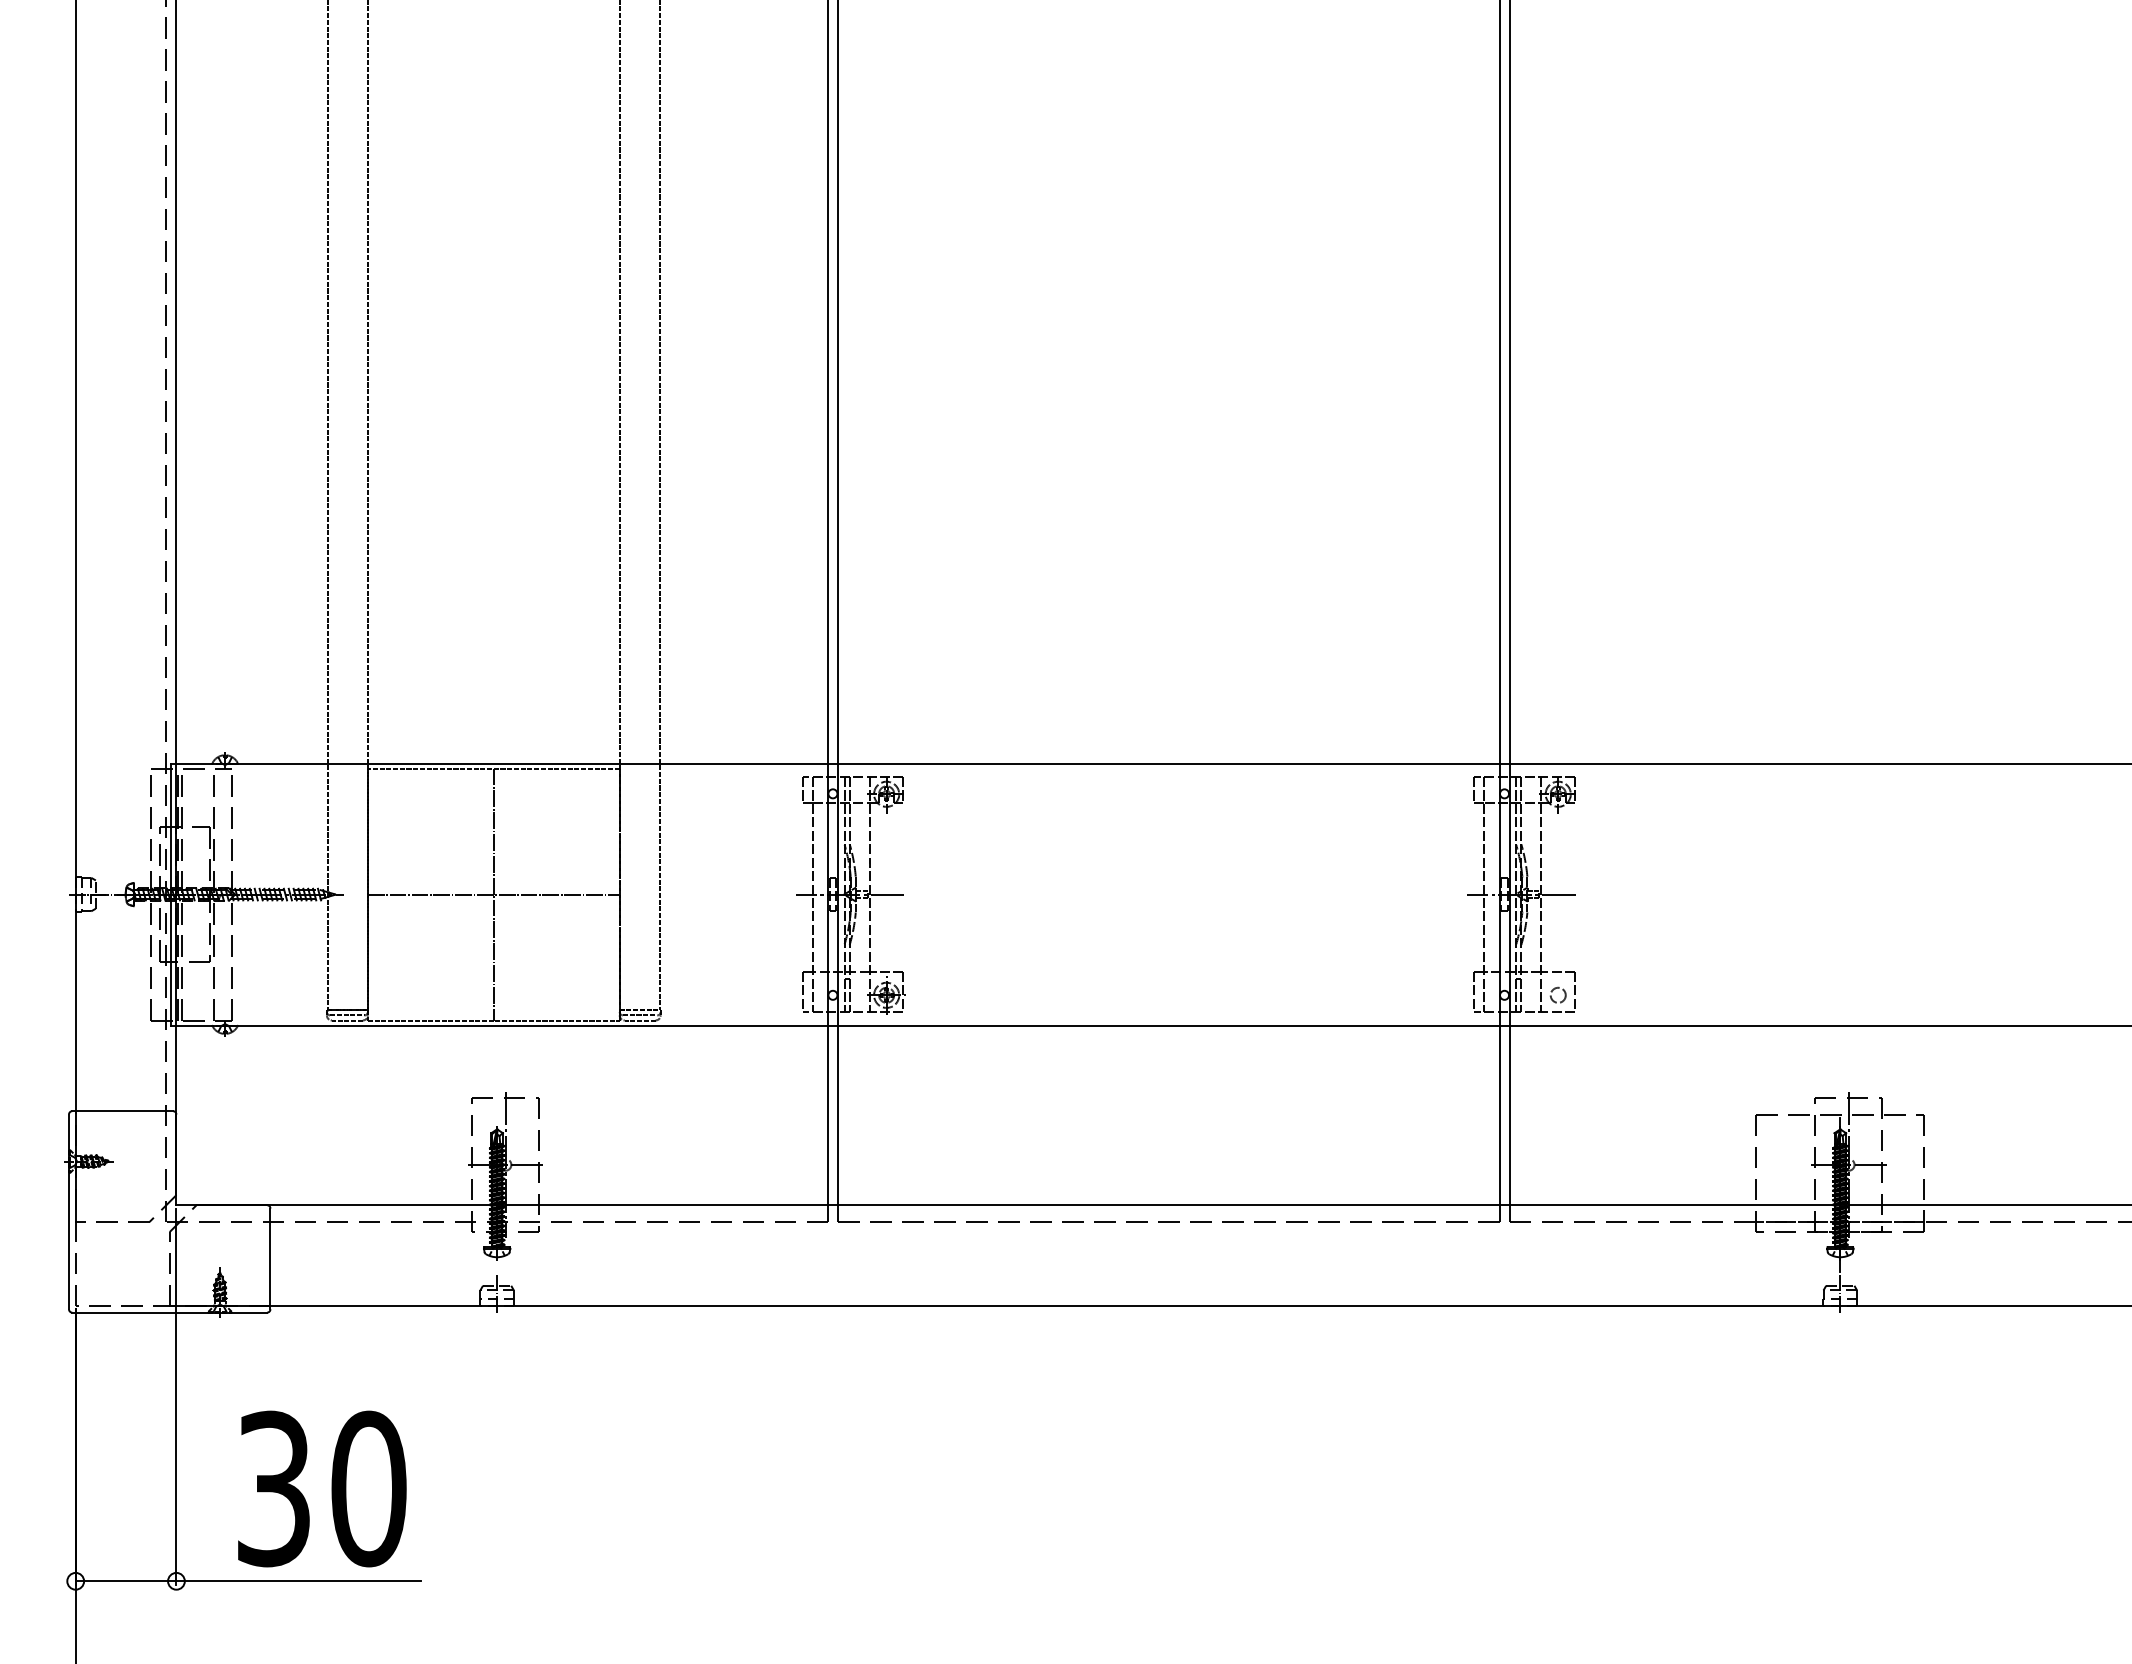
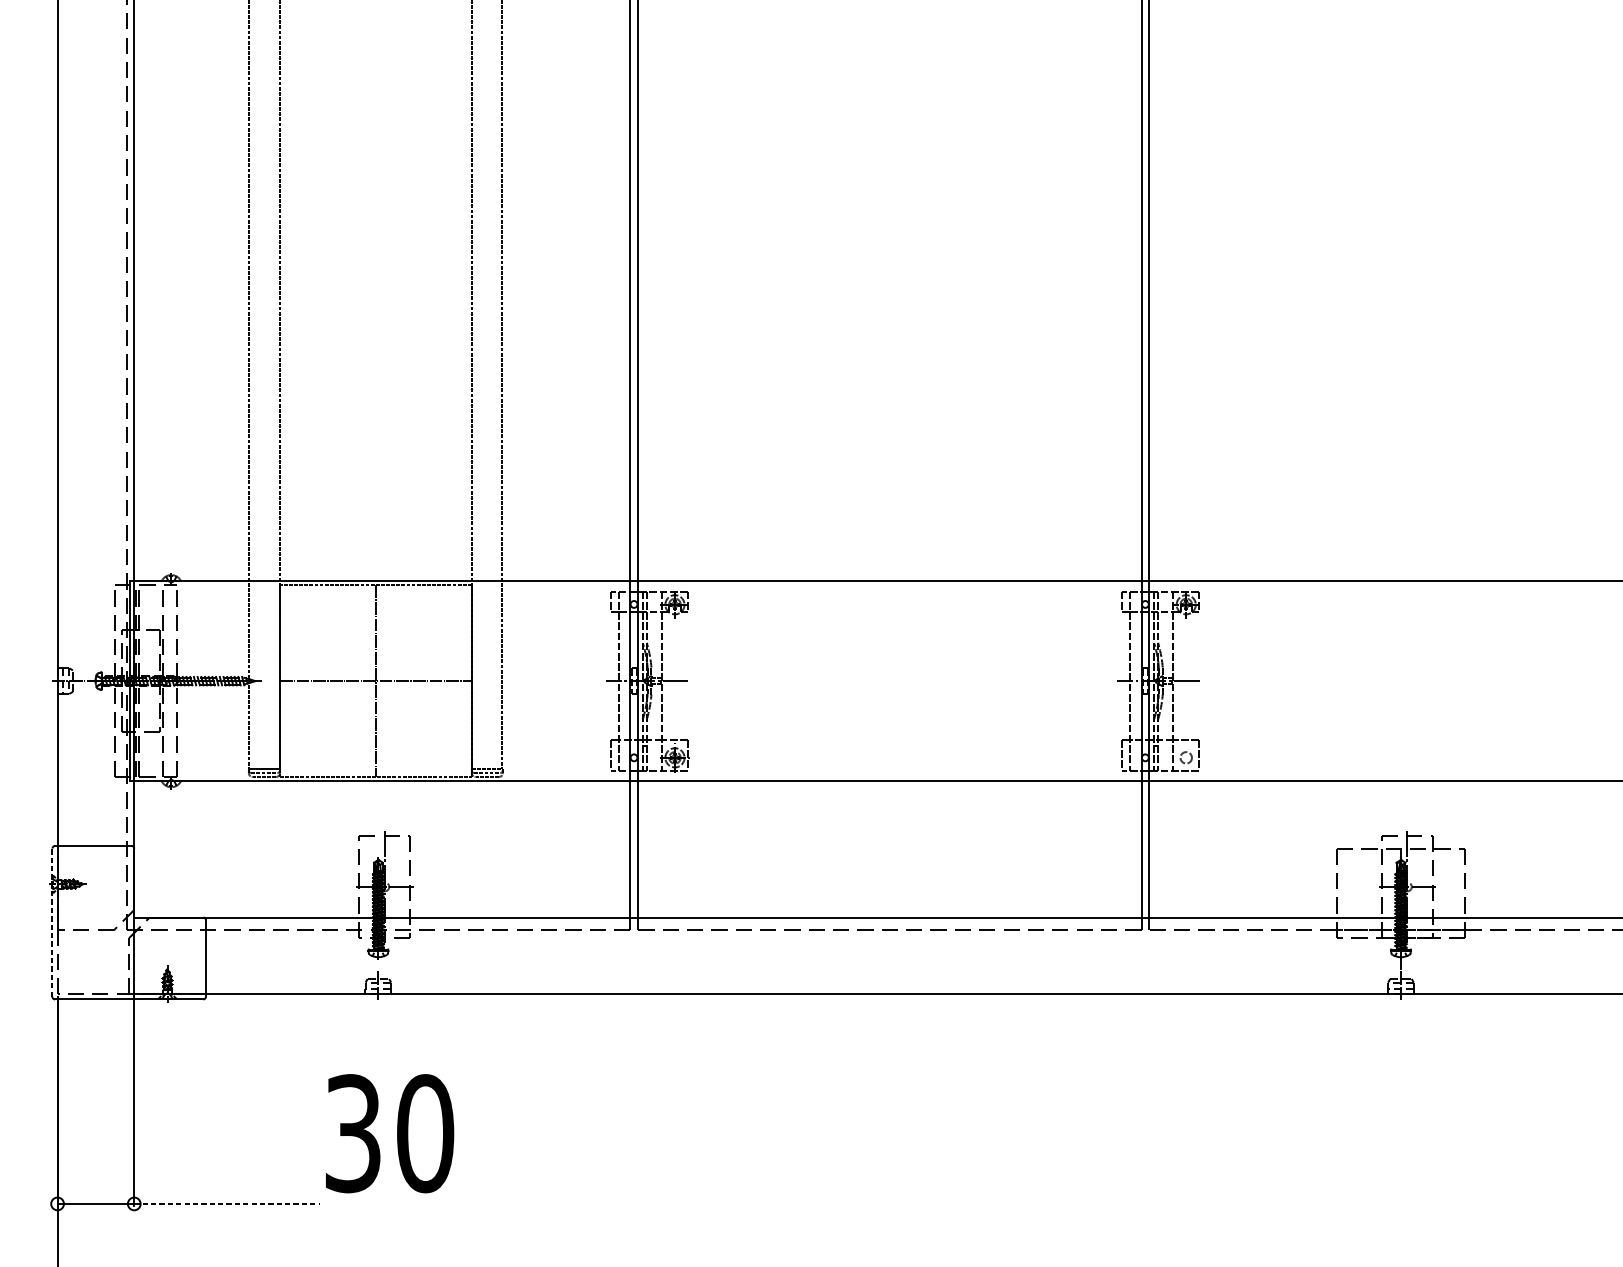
line: (68, 1211) -> (52, 922), solid -> dashed
text: (322, 1488) -> (390, 1133), moved
line: (299, 1581) -> (227, 1204), solid -> dashed

